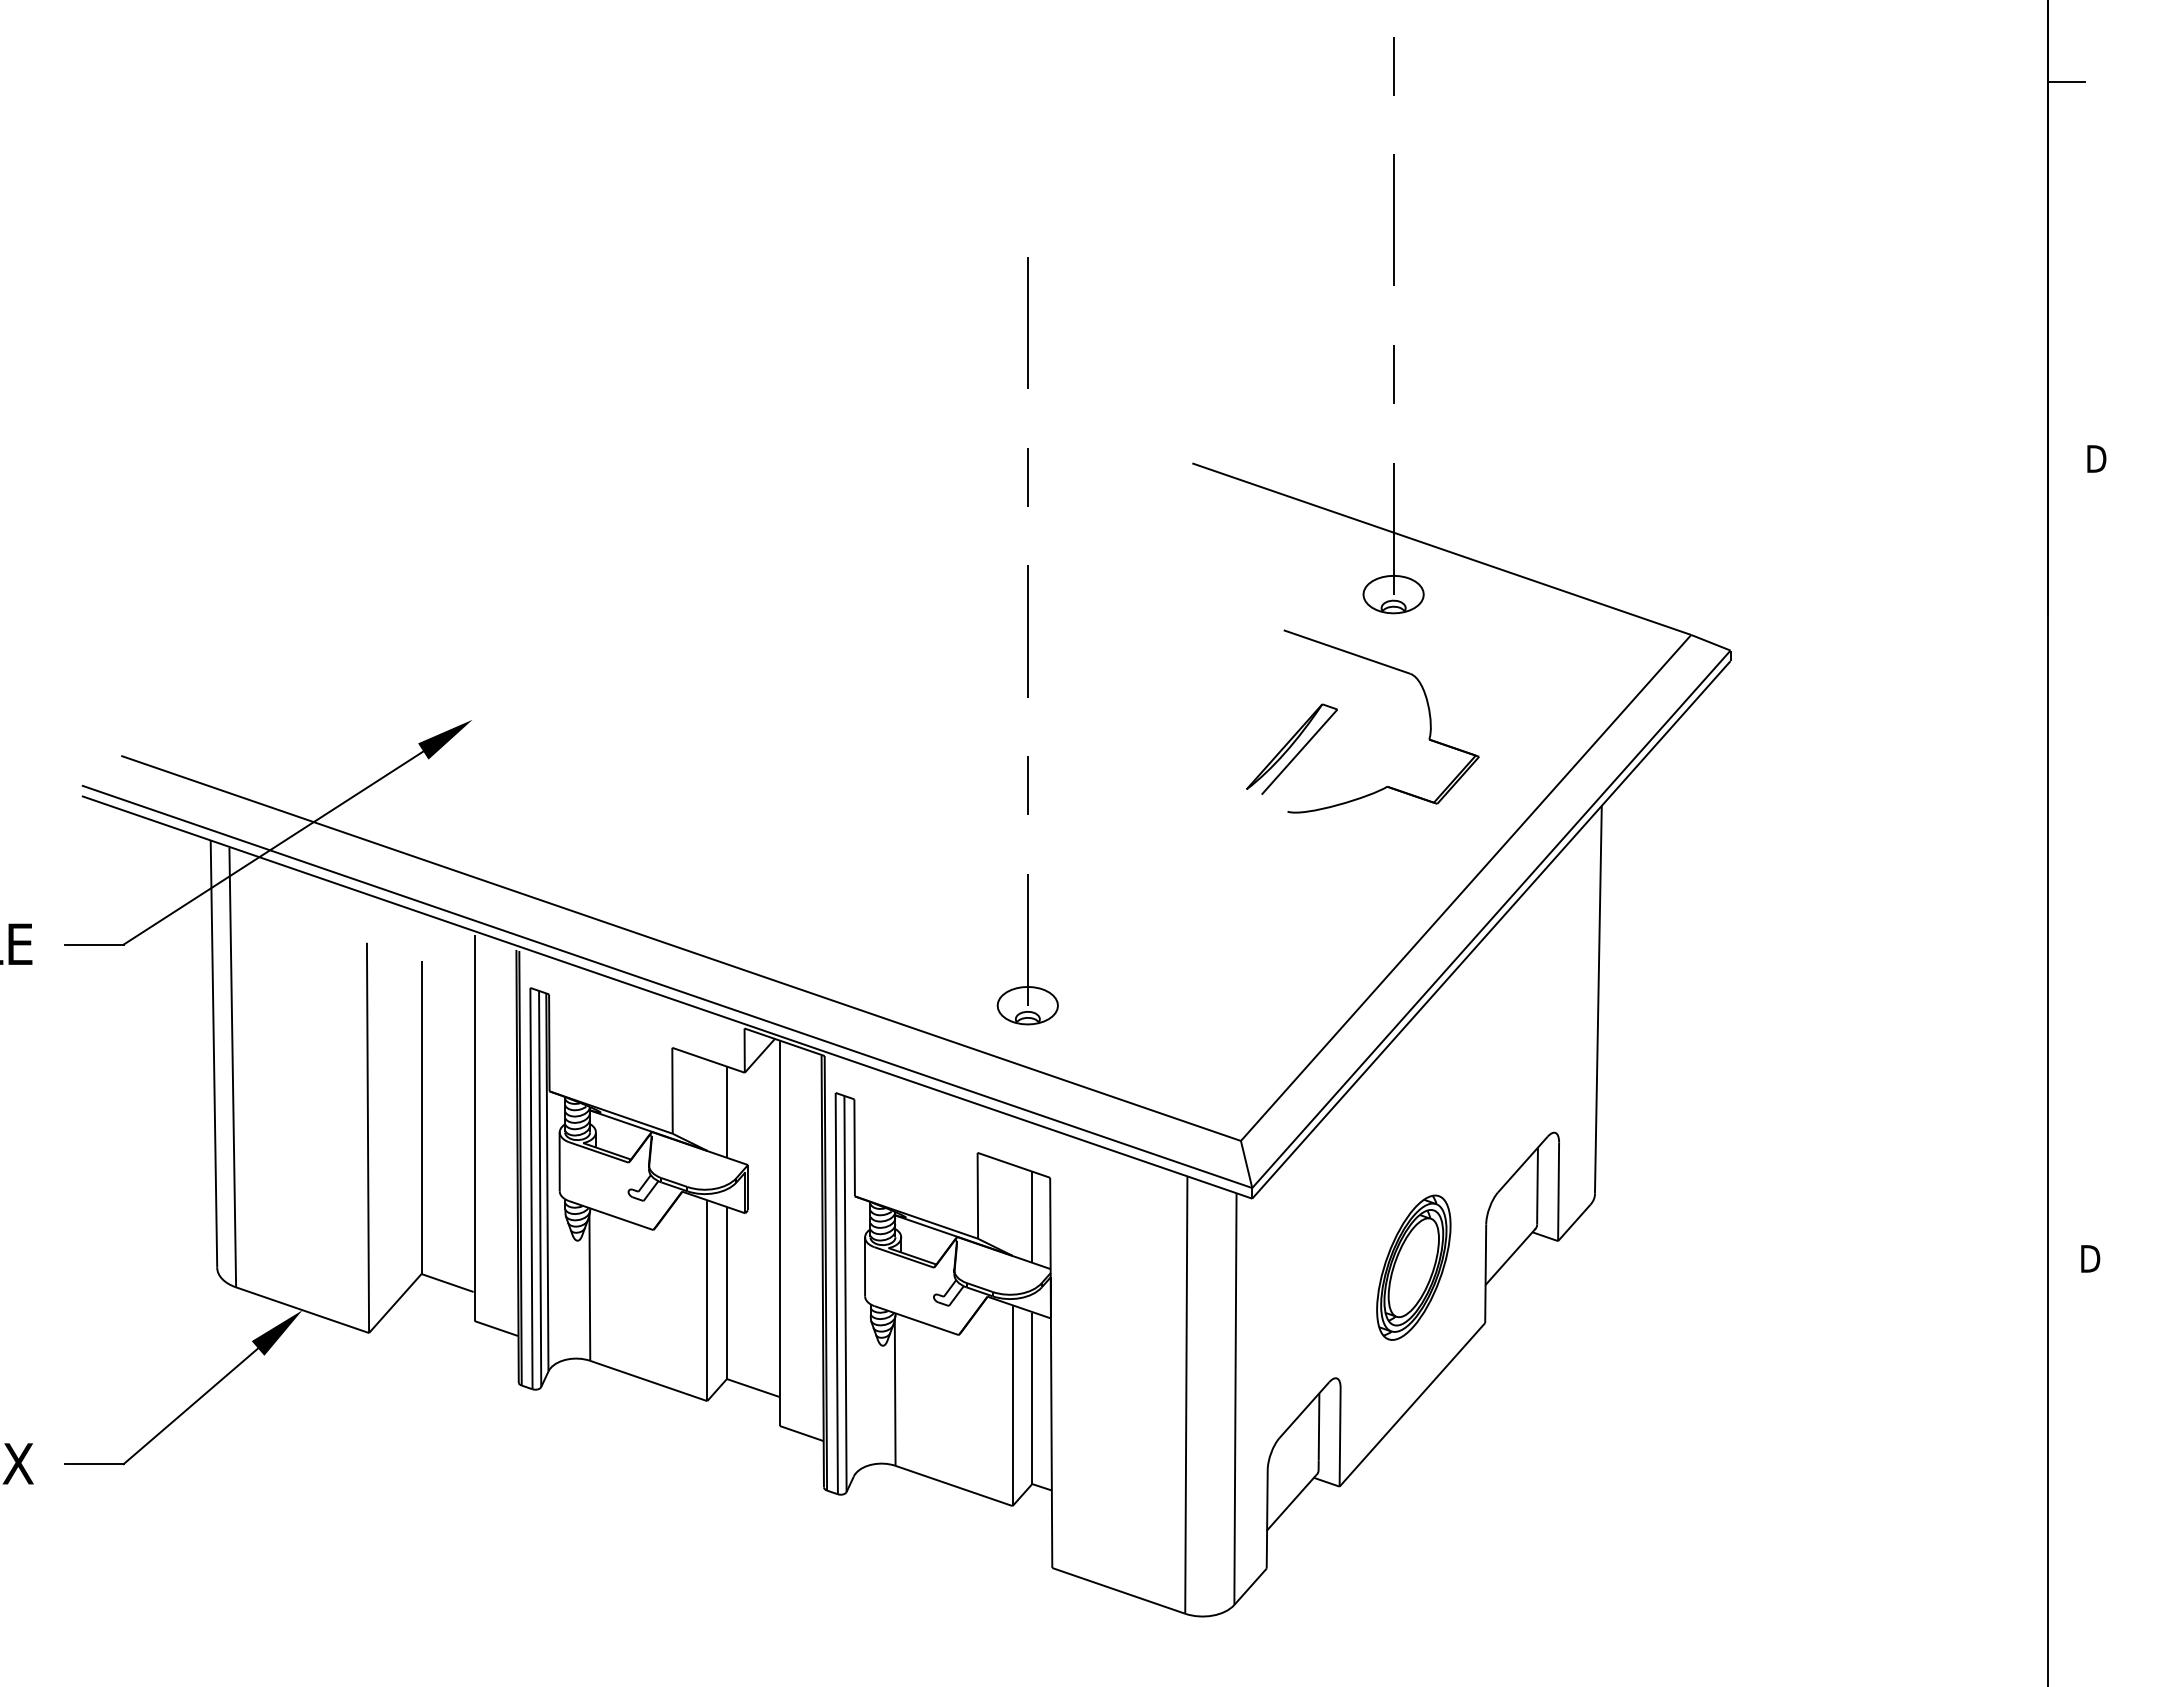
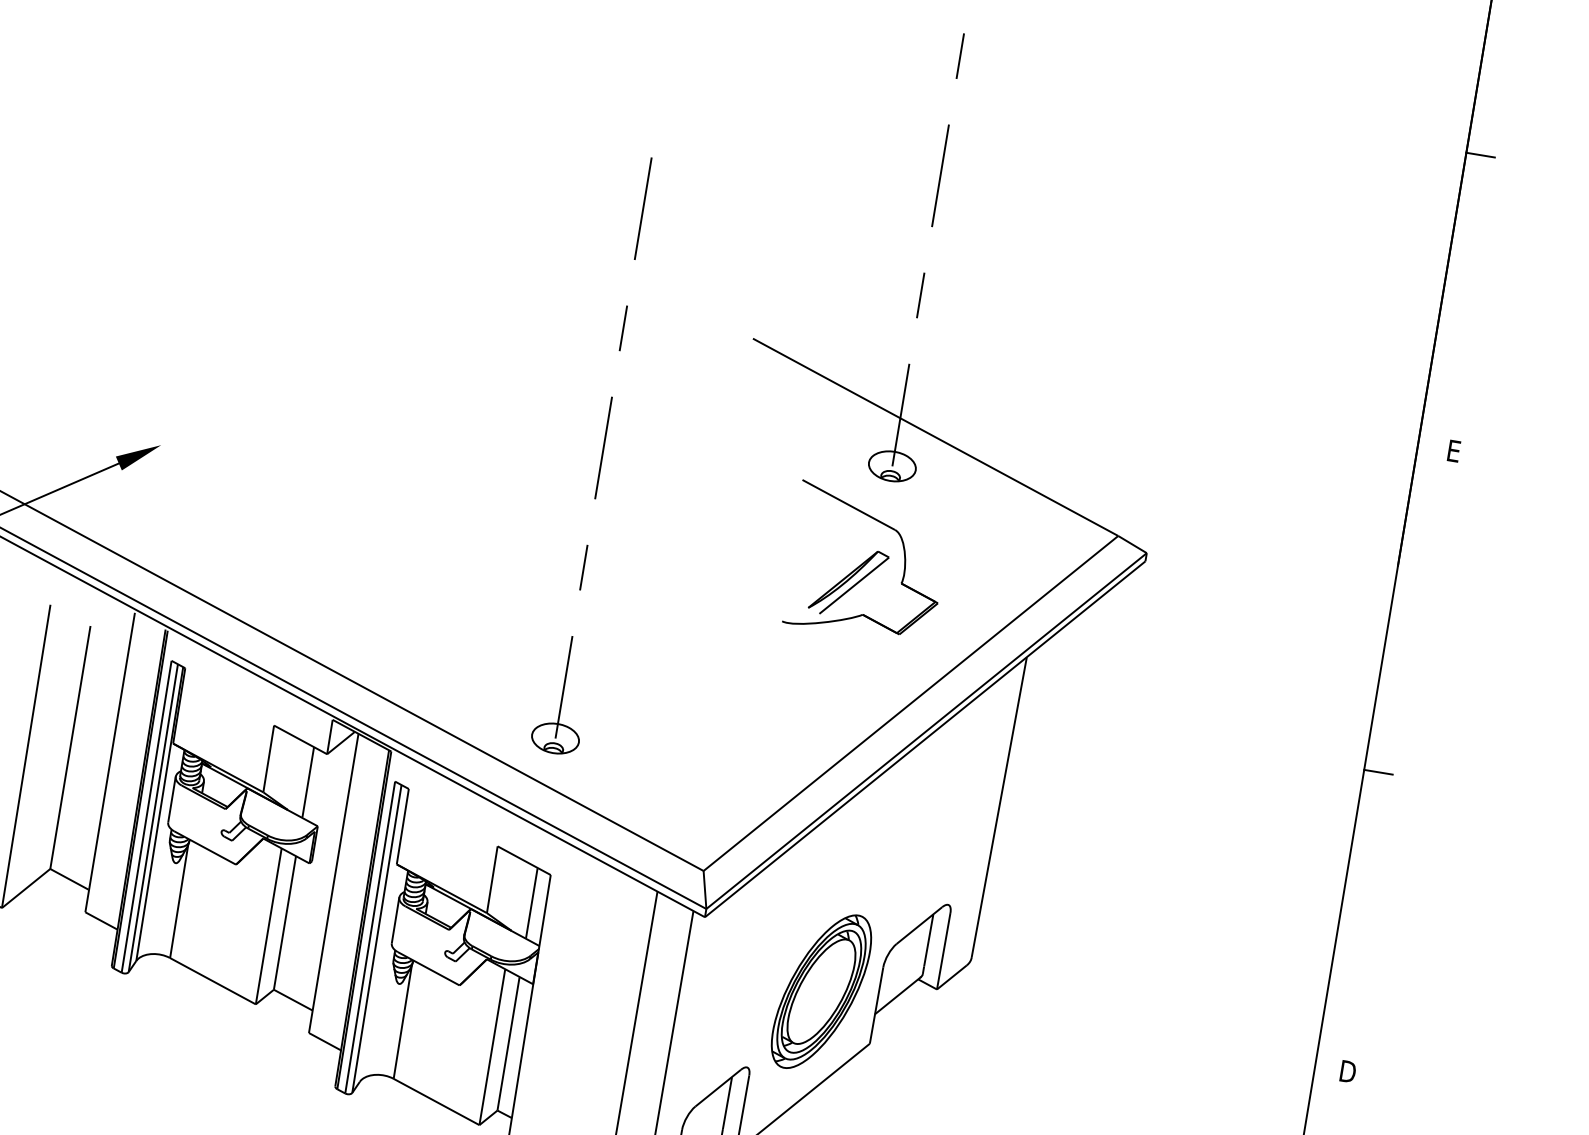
text: (2096, 458) -> (1455, 451), D -> E
part: (1291, 748) -> (848, 581), moved
line: (2066, 877) -> (1378, 772), added
part: (1413, 1267) -> (821, 991), size x1.43

